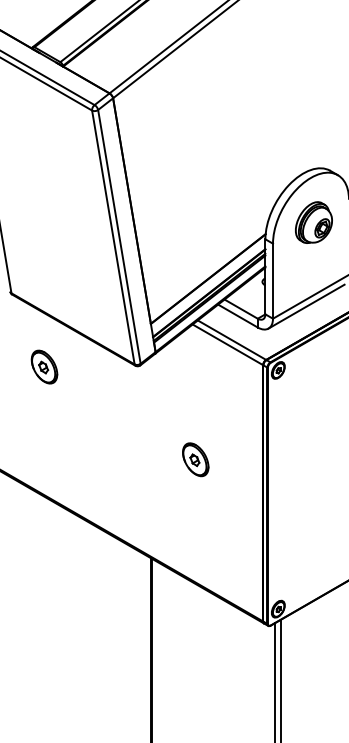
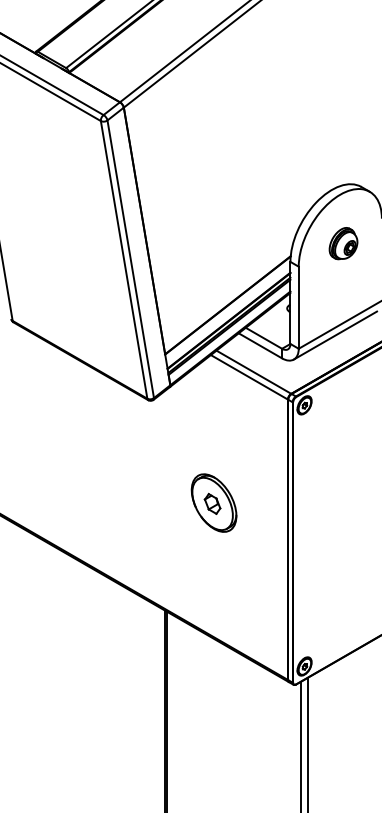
part: (313, 222) -> (343, 243), size x0.7
part: (44, 366) -> (48, 401), removed
part: (195, 459) -> (214, 502), size x1.6

